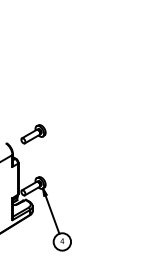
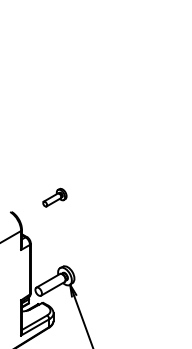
part: (33, 134) -> (54, 197), size x0.6

